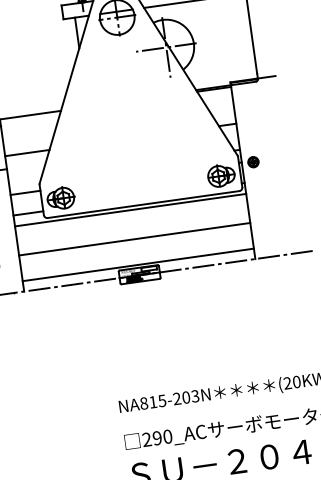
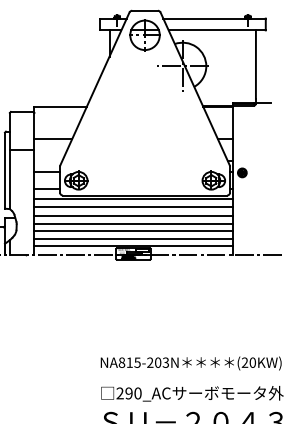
line: (132, 220) -> (133, 207), added
line: (133, 229) -> (133, 215), added
line: (136, 248) -> (133, 231), added
line: (137, 257) -> (133, 239), added

